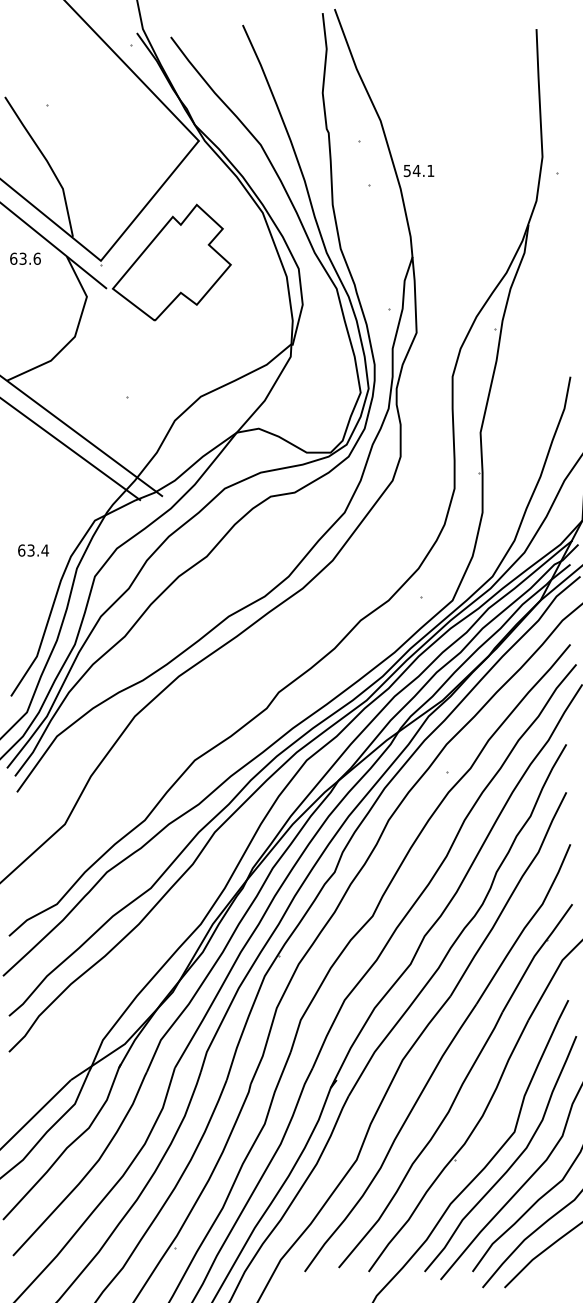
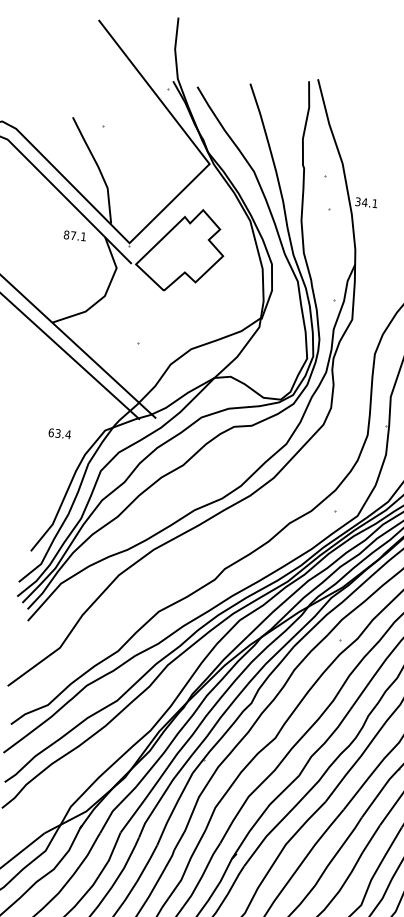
text: (407, 170) -> (358, 201), 54.1 -> 34.1
text: (25, 258) -> (75, 235), 63.6 -> 87.1
text: (33, 550) -> (59, 433), moved

